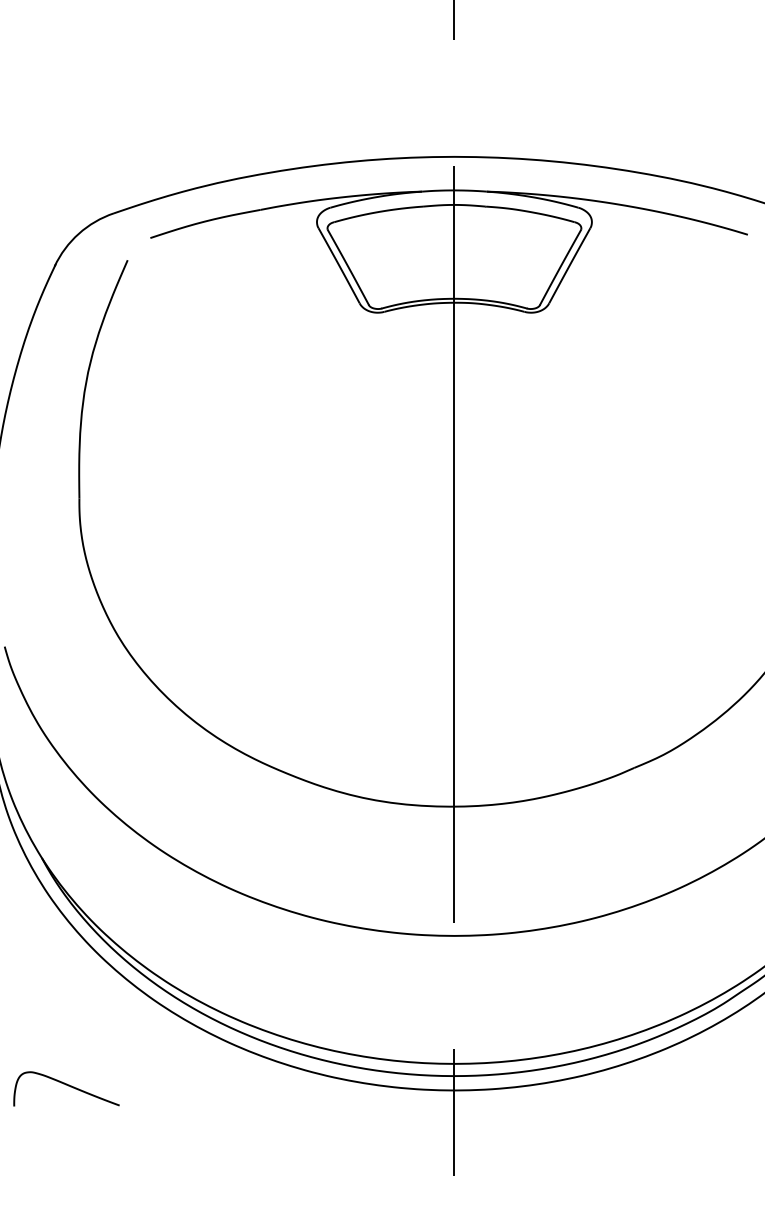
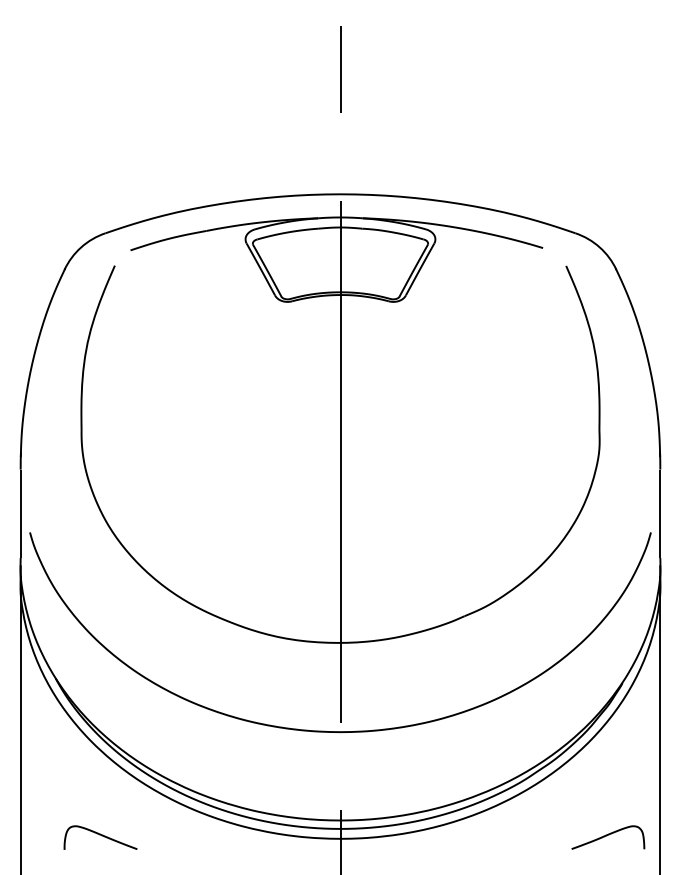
curve: (67, 1087) -> (101, 836), moved

